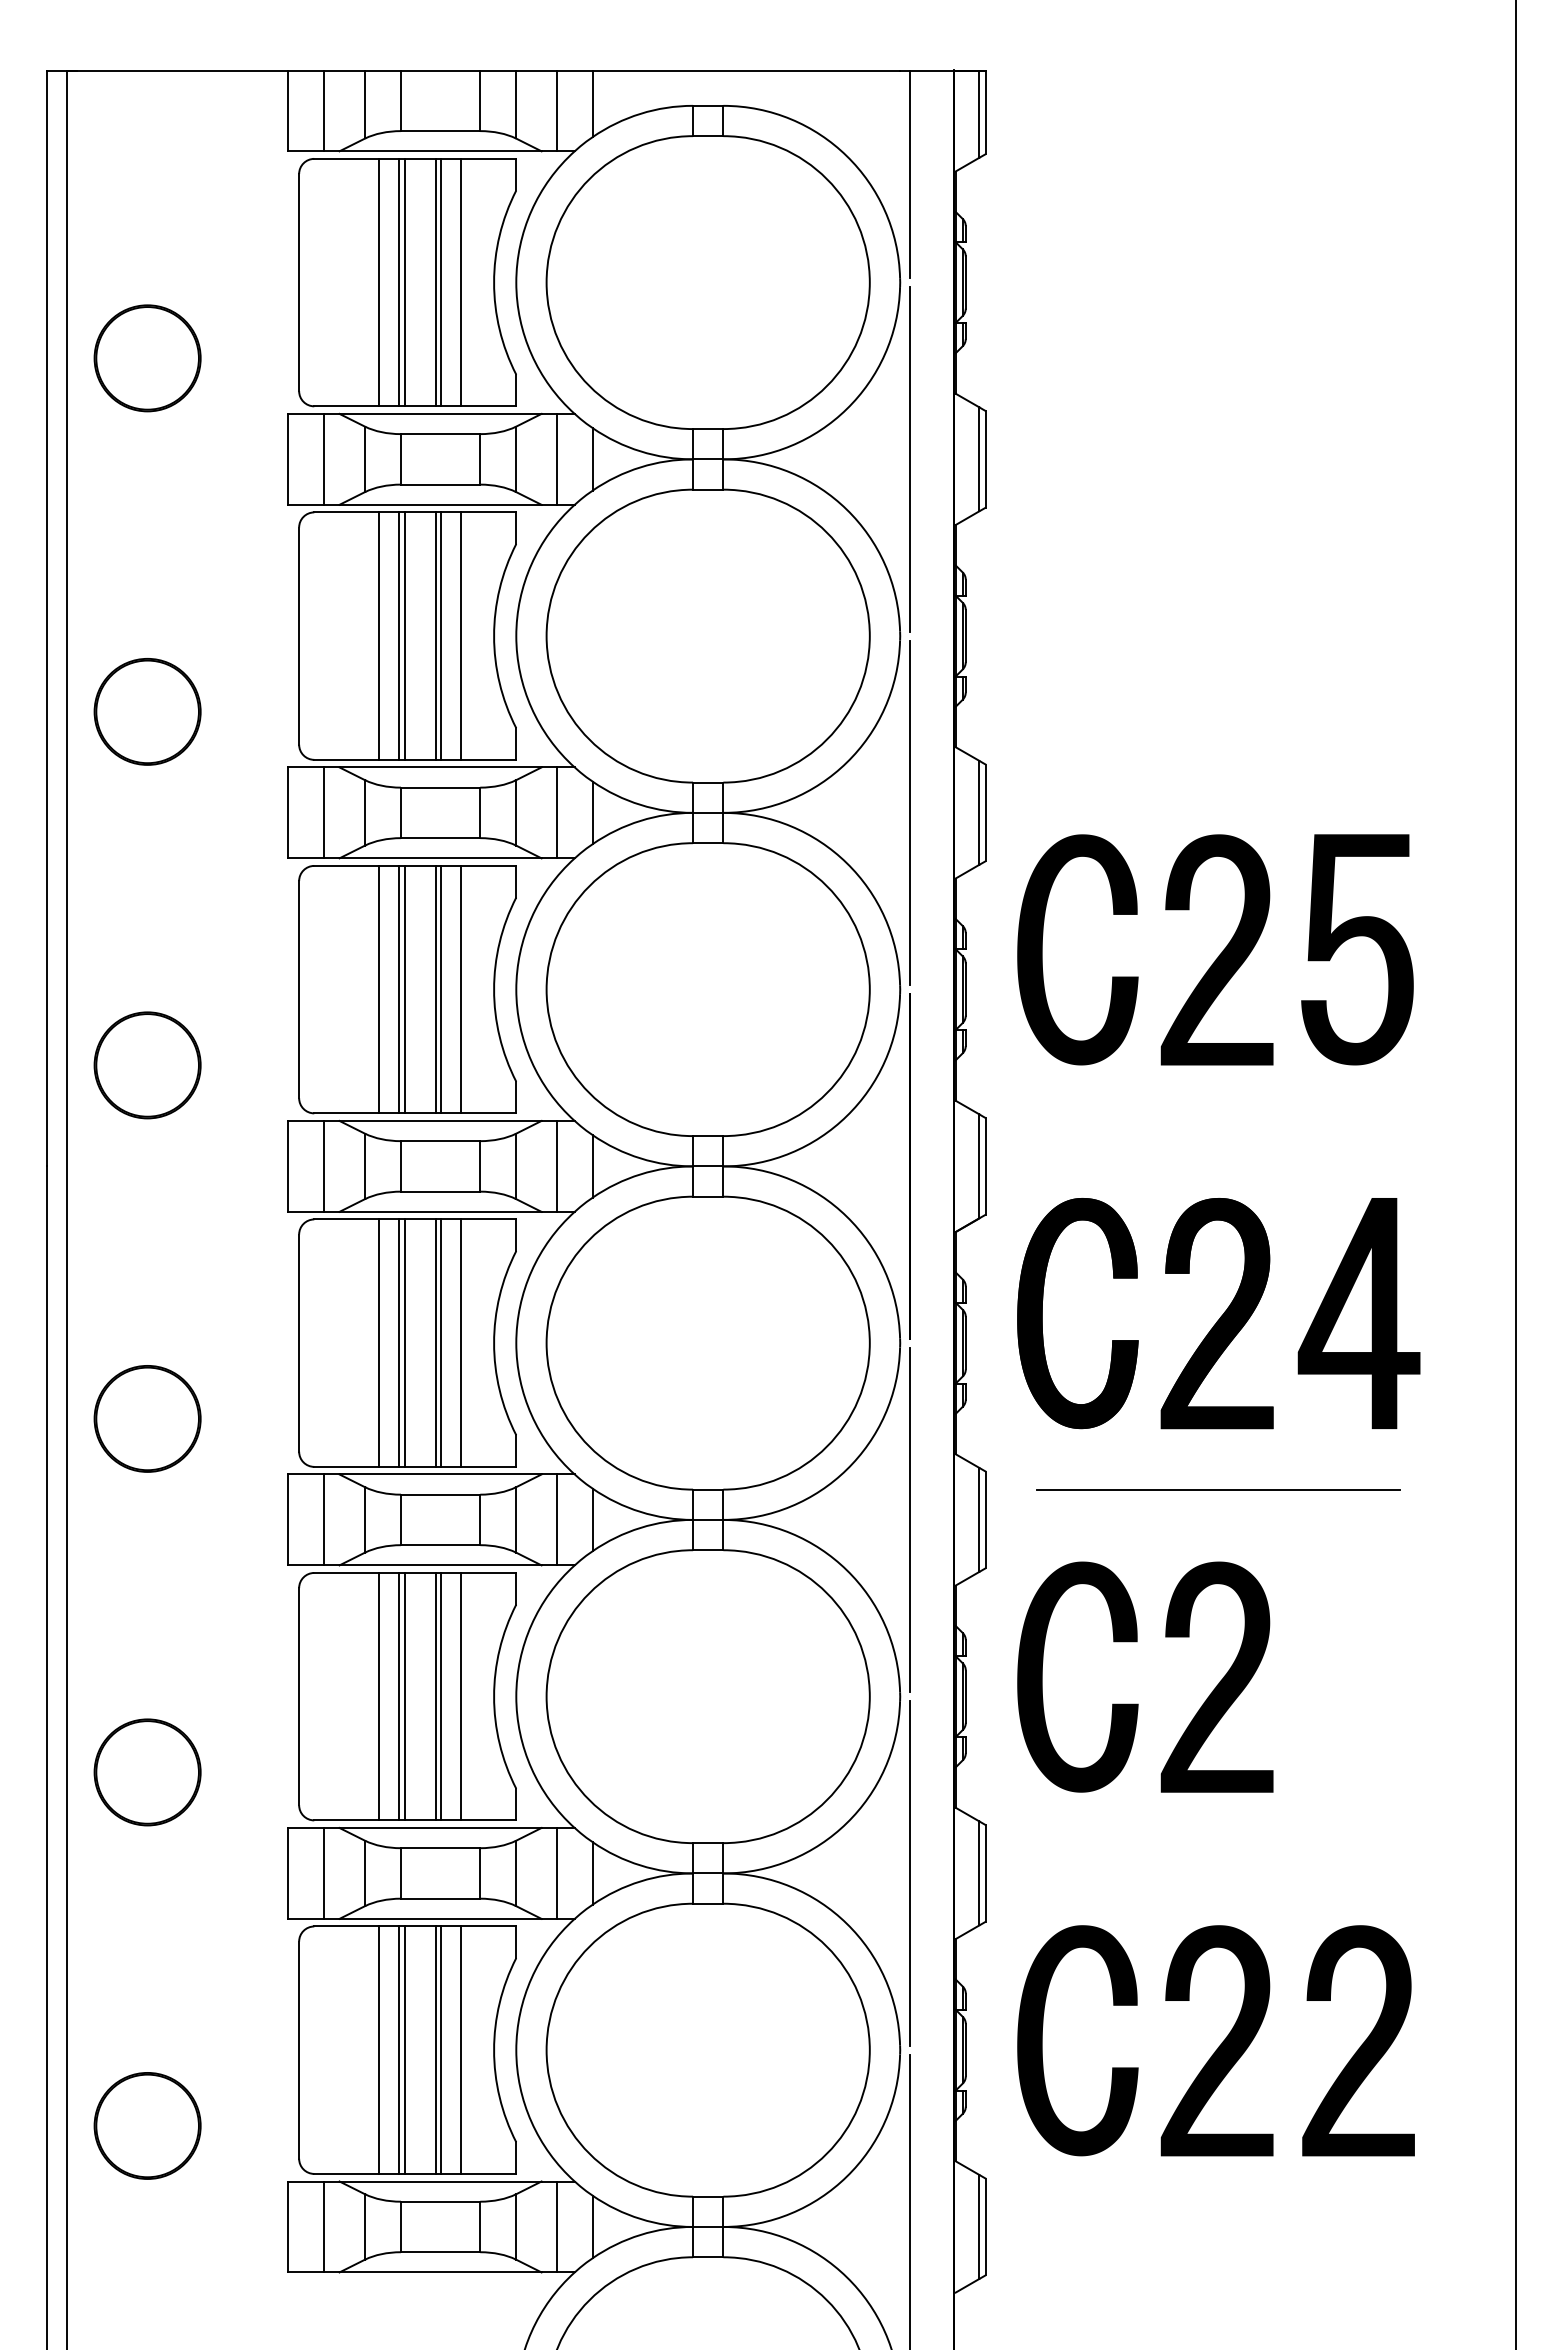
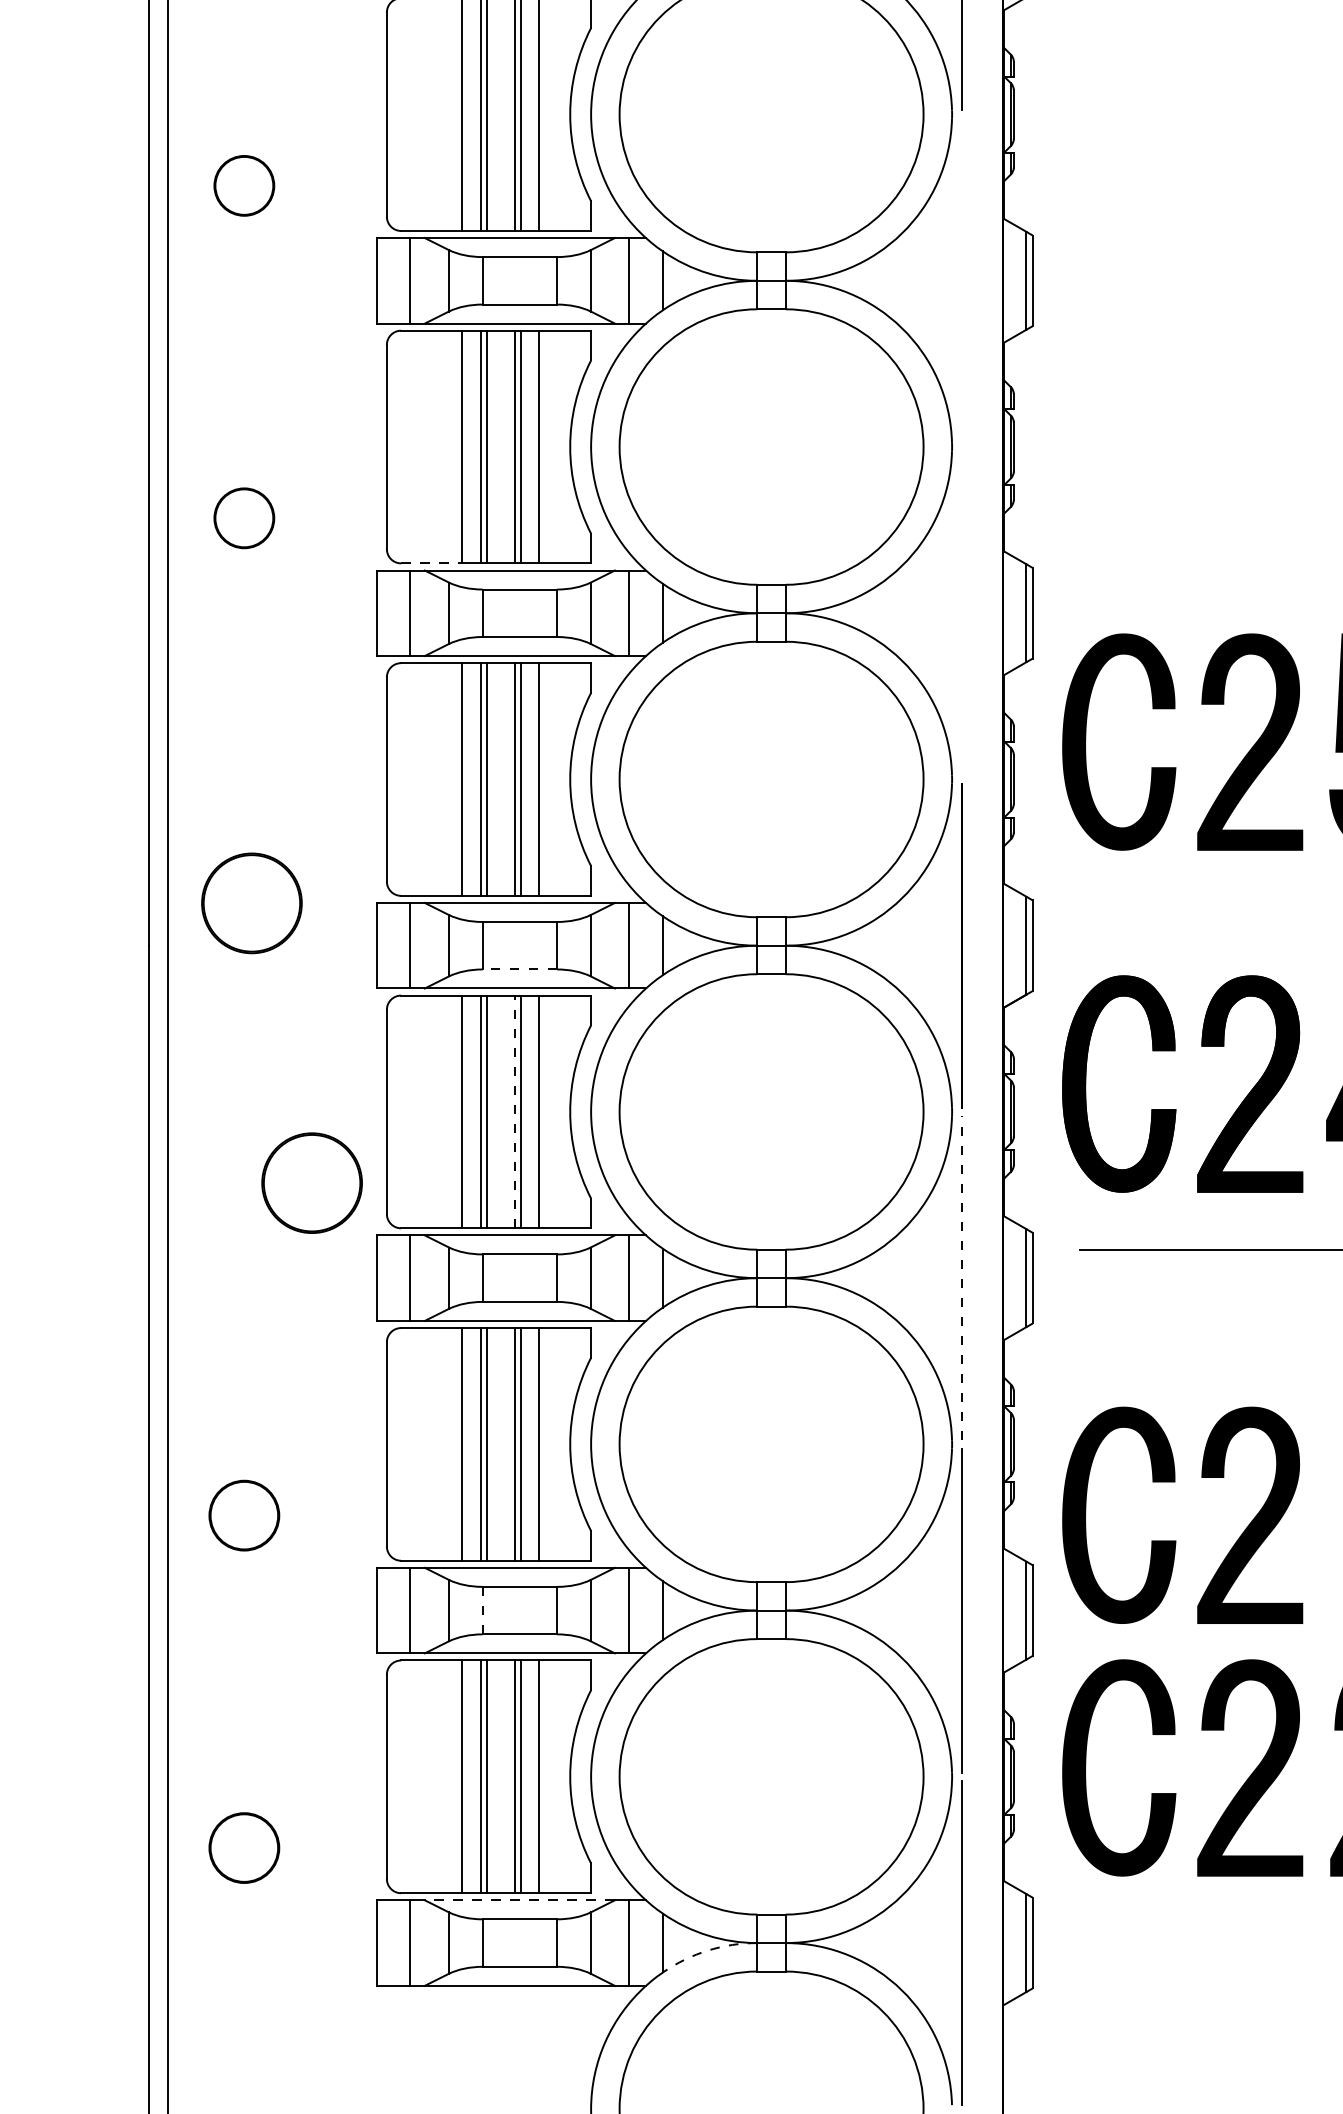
part: (147, 358) -> (244, 185), size x0.6
line: (910, 459) -> (961, 280), removed
part: (147, 711) -> (244, 517), size x0.6
line: (346, 759) -> (431, 563), solid -> dashed
line: (910, 812) -> (961, 612), removed
part: (147, 1065) -> (251, 903), moved
line: (440, 1191) -> (519, 969), solid -> dashed
line: (435, 1343) -> (515, 1112), solid -> dashed
part: (147, 1418) -> (311, 1182), moved
line: (910, 1519) -> (961, 1277), solid -> dashed
part: (1138, 1703) -> (1176, 1540), moved
part: (147, 1772) -> (244, 1515), size x0.7
line: (400, 1872) -> (482, 1609), solid -> dashed
part: (147, 2125) -> (244, 1847), size x0.7
line: (440, 2181) -> (519, 1900), solid -> dashed
arc: (640, 2234) -> (707, 1950), solid -> dashed

